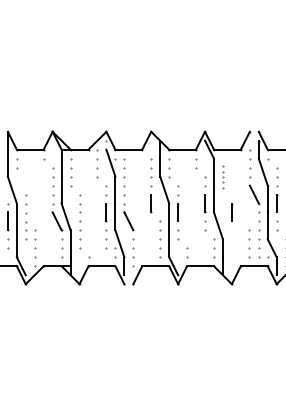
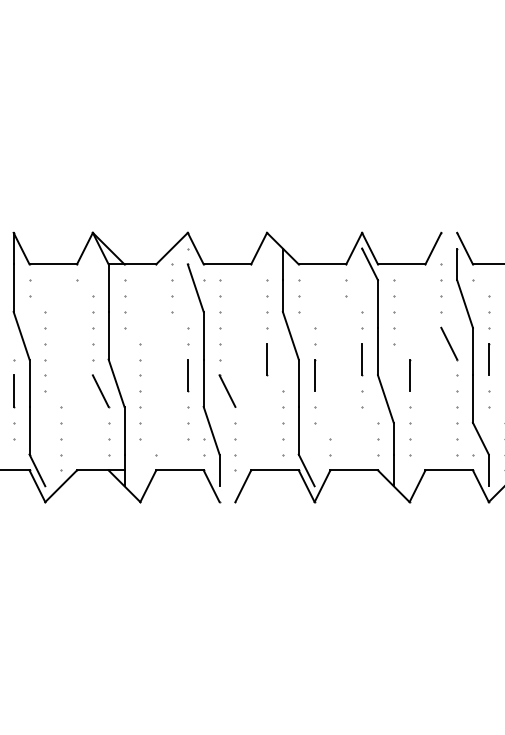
part: (223, 177) -> (394, 313), size x1.67
part: (26, 217) -> (46, 352), moved
part: (249, 243) -> (410, 430), moved

